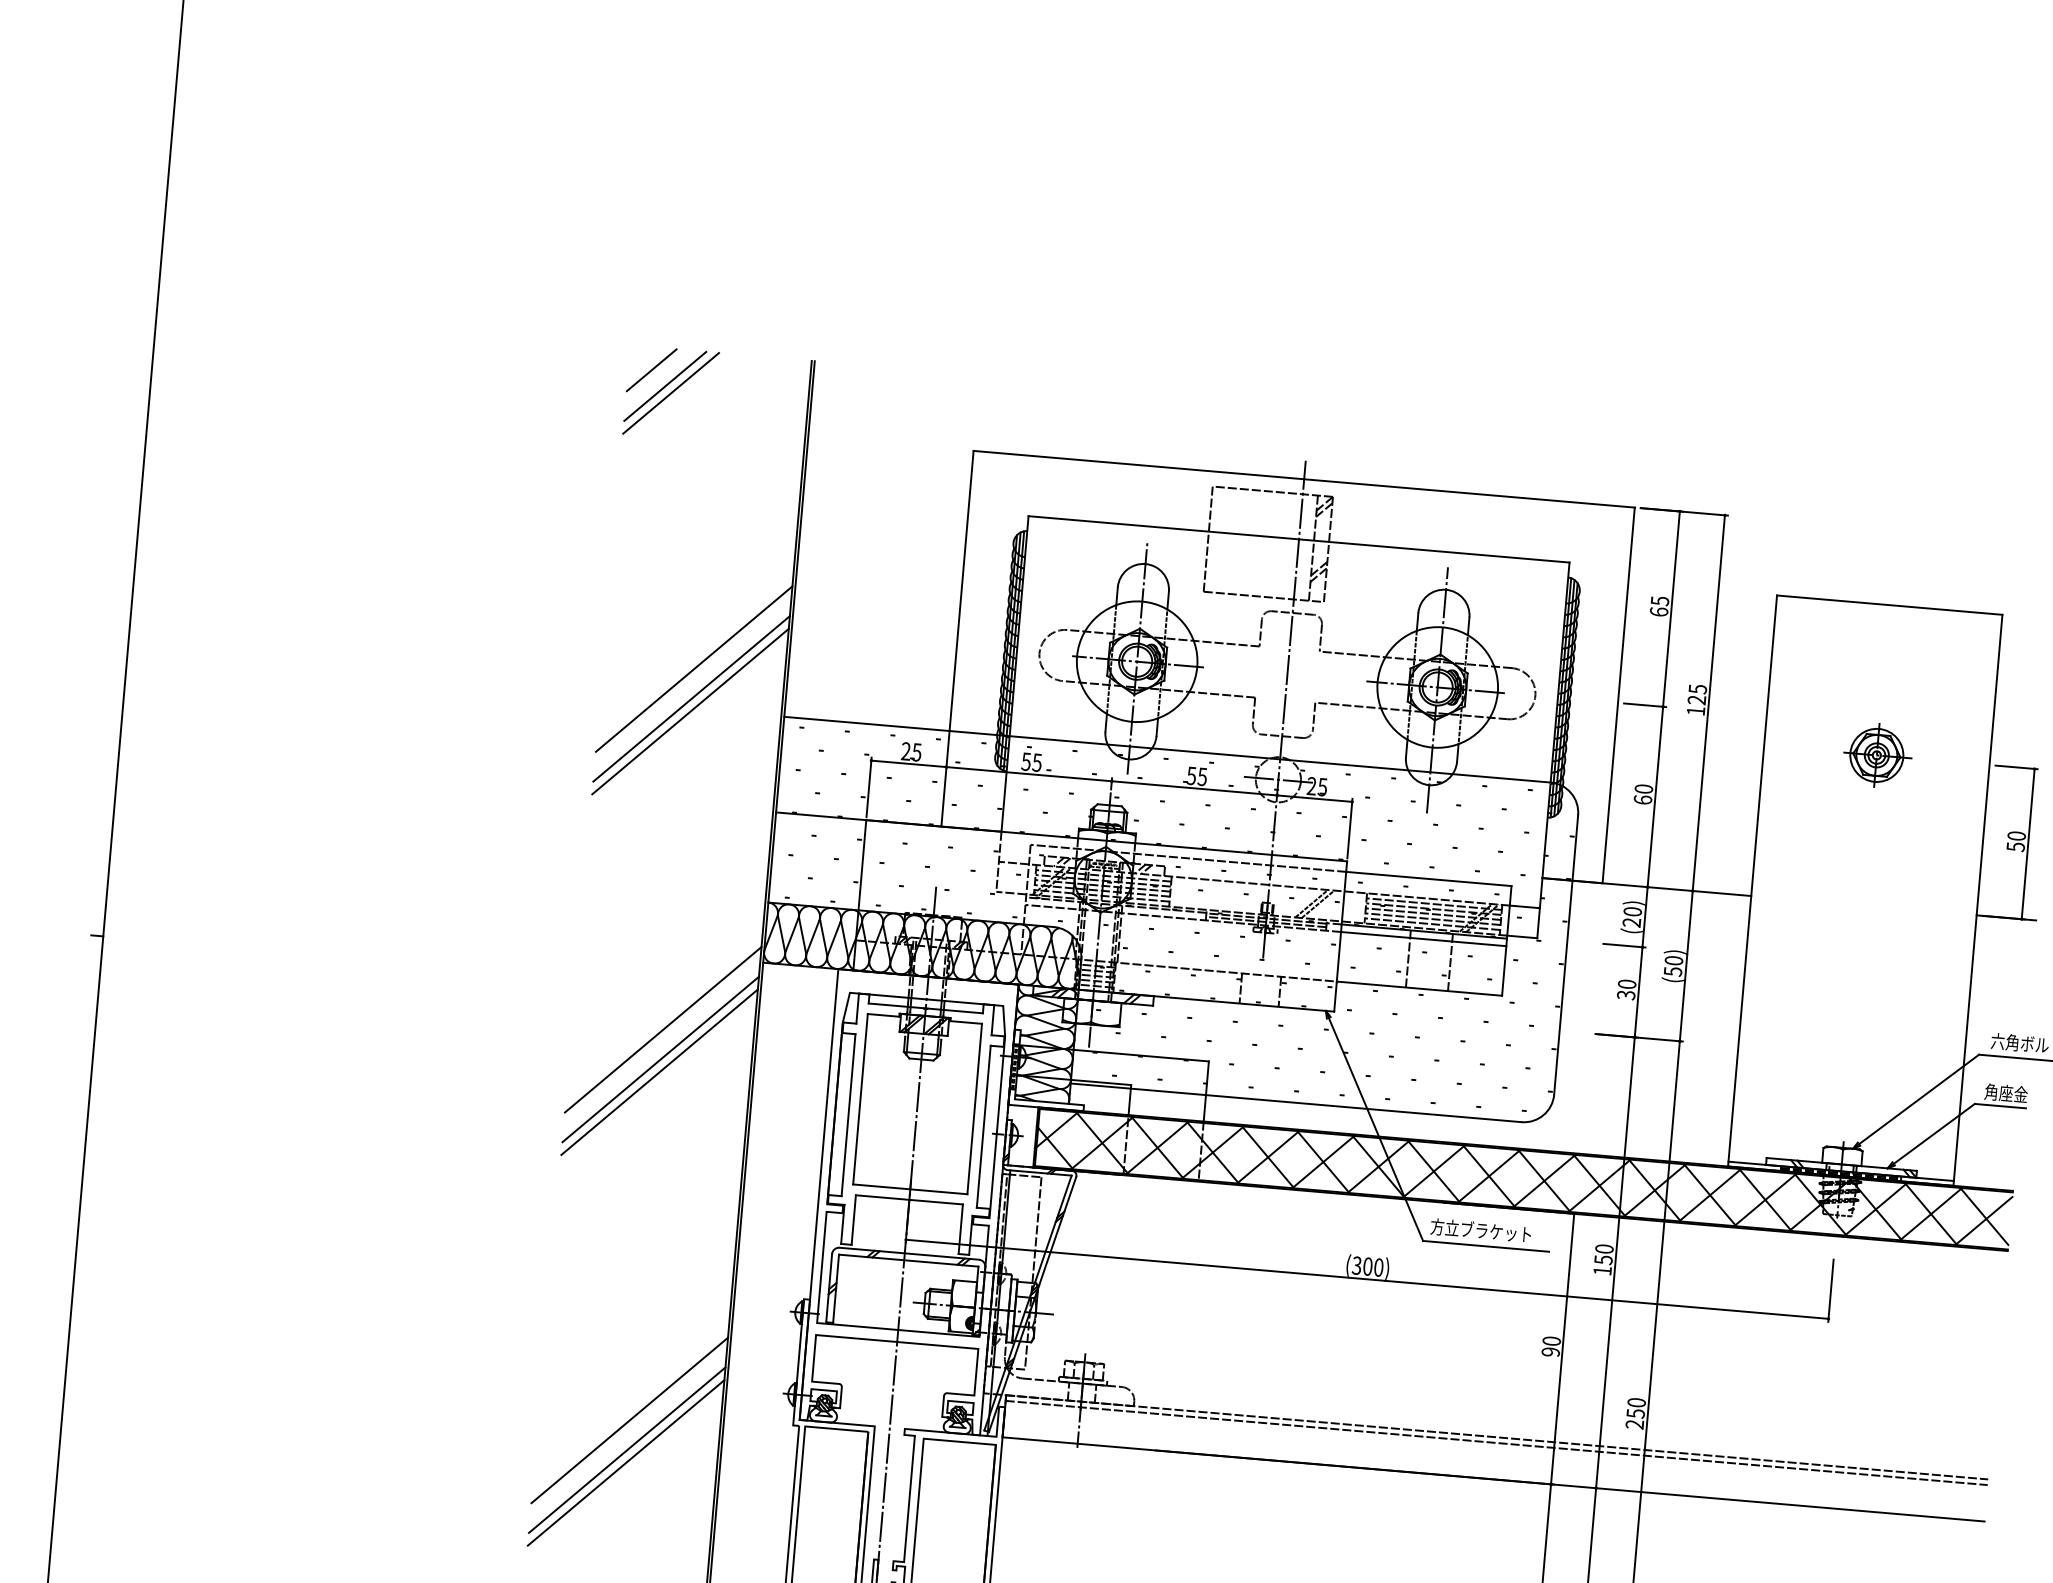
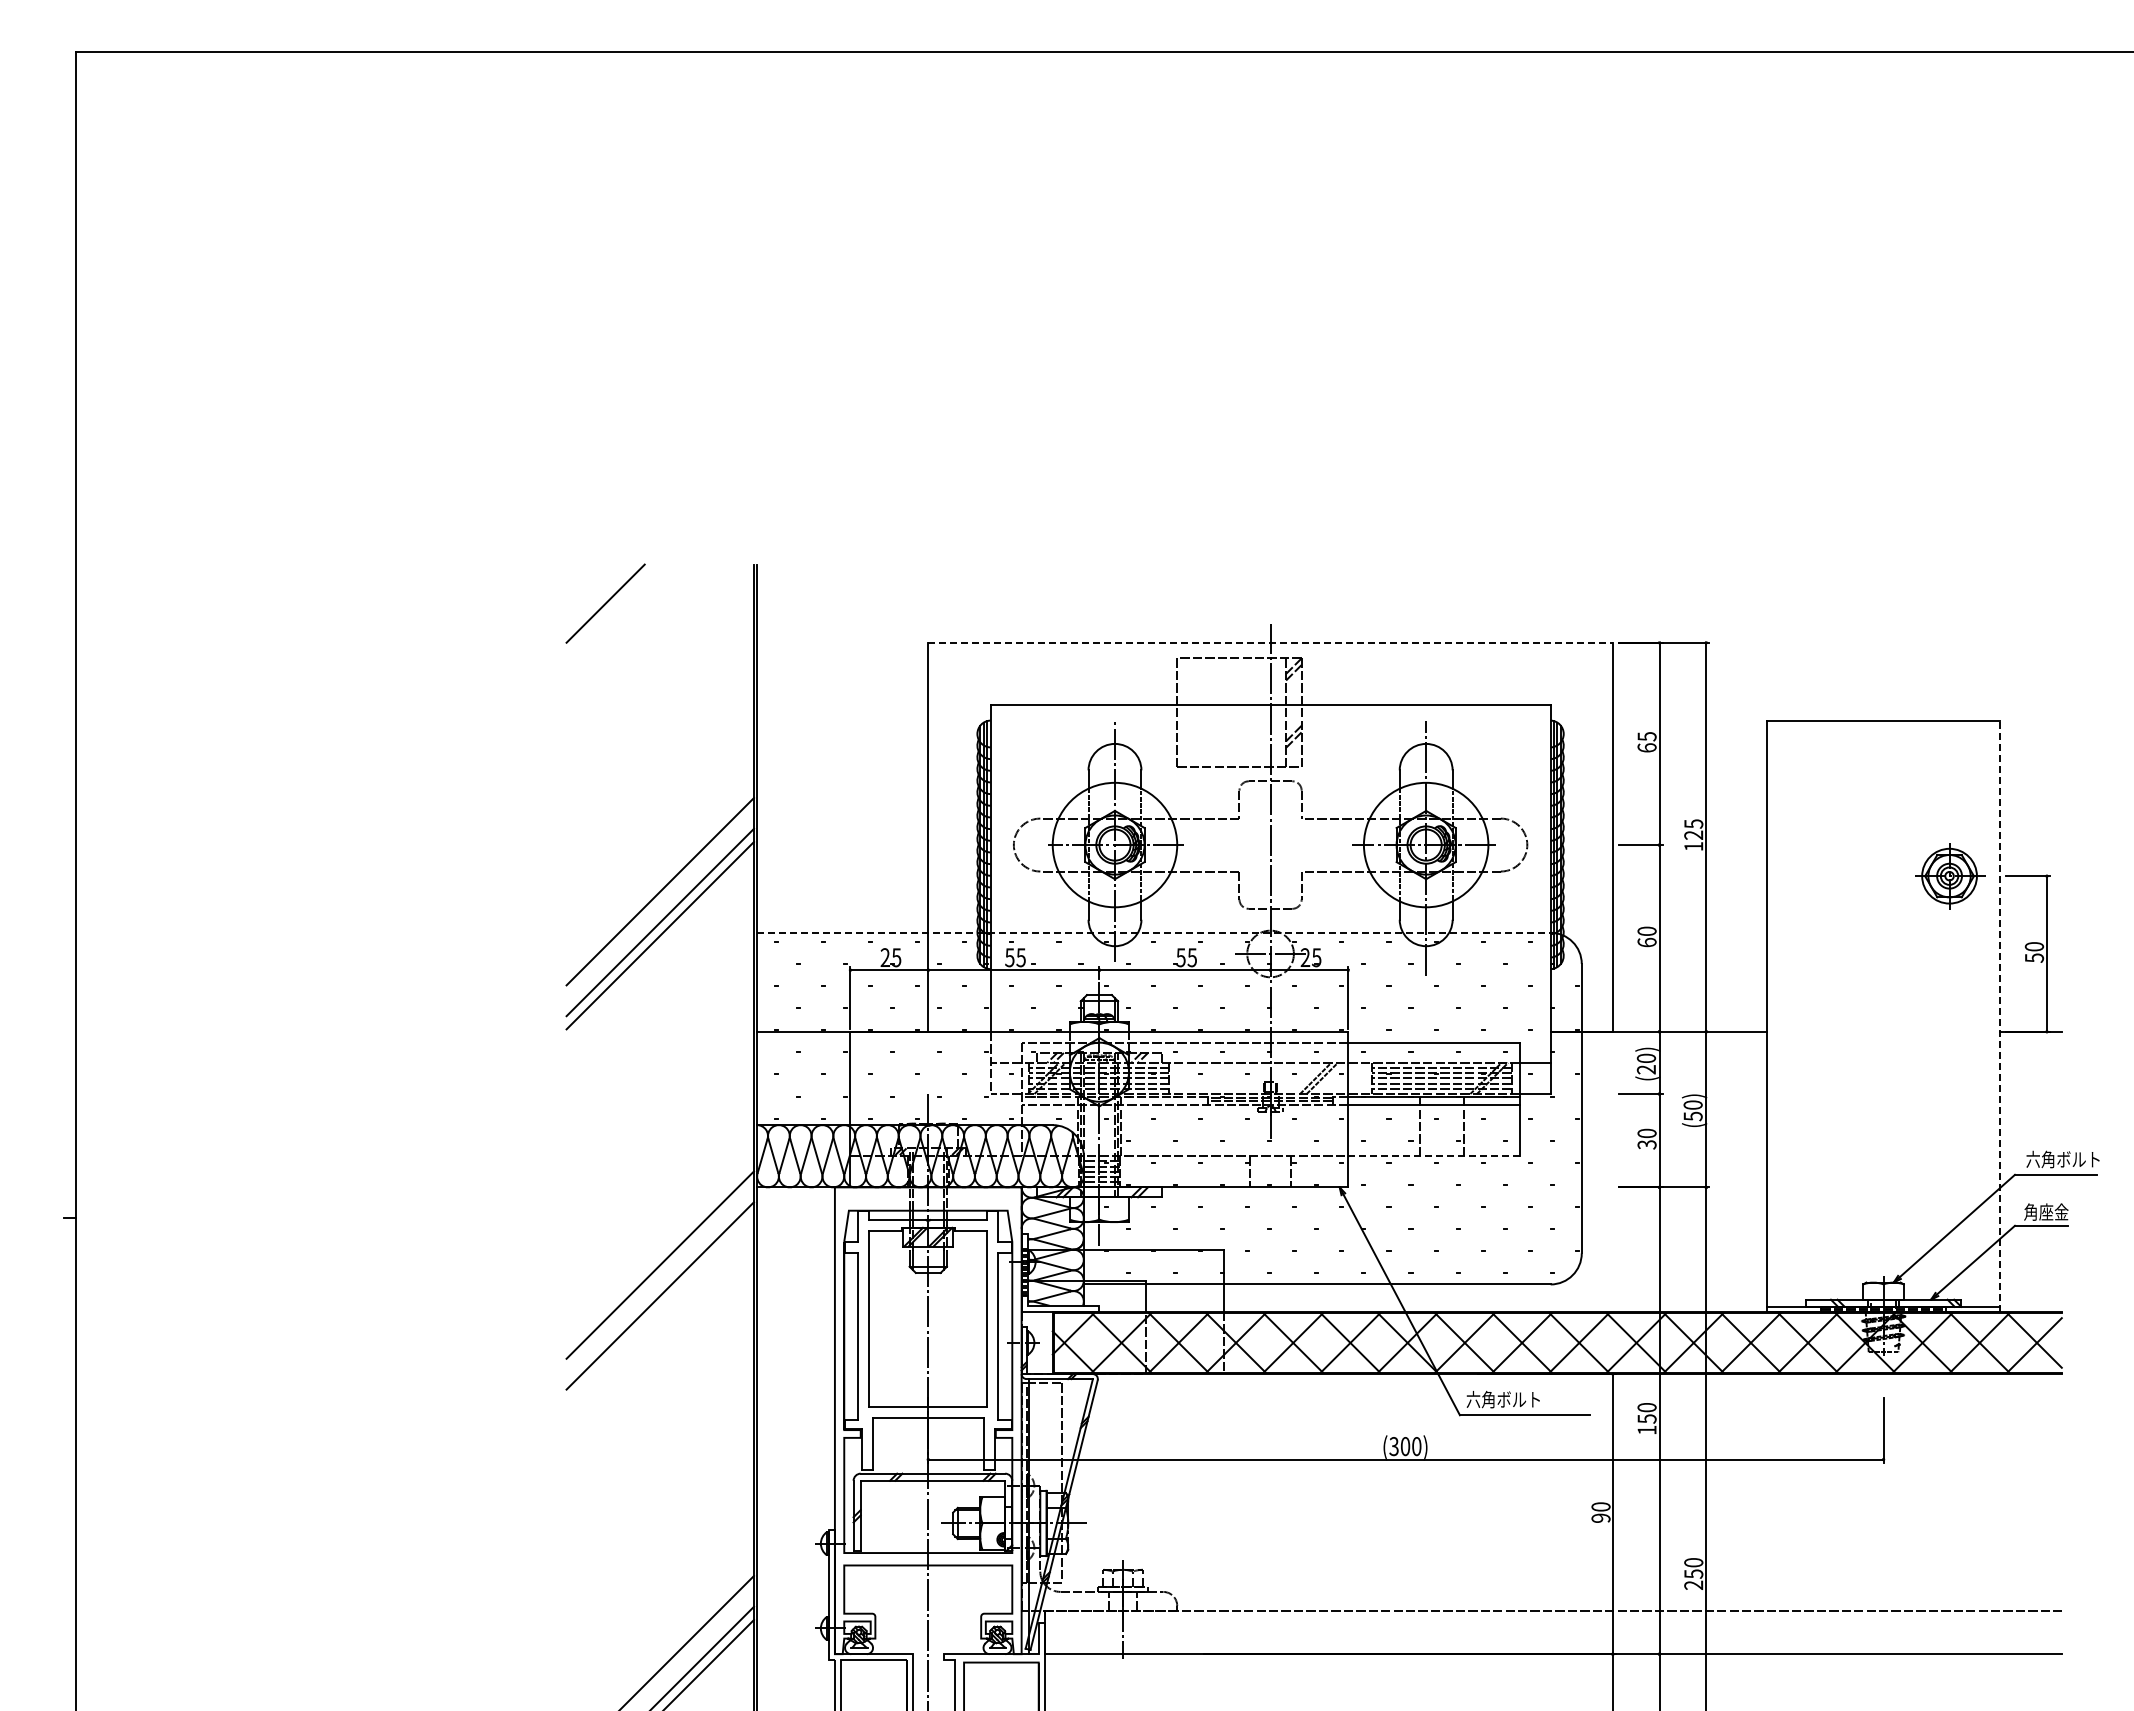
line: (651, 369) -> (589, 587), removed
line: (670, 392) -> (611, 609), removed
line: (1304, 478) -> (1270, 642), solid -> dashed
line: (1167, 749) -> (1153, 932), solid -> dashed
part: (1877, 755) -> (1950, 876), moved
line: (1978, 900) -> (2000, 1016), solid -> dashed
line: (1418, 988) -> (1433, 1156), solid -> dashed
line: (659, 1071) -> (660, 1308), removed
text: (1480, 1230) -> (1518, 1399), 方立ブラケット -> 六角ボルト
line: (1495, 1442) -> (1552, 1616), removed

